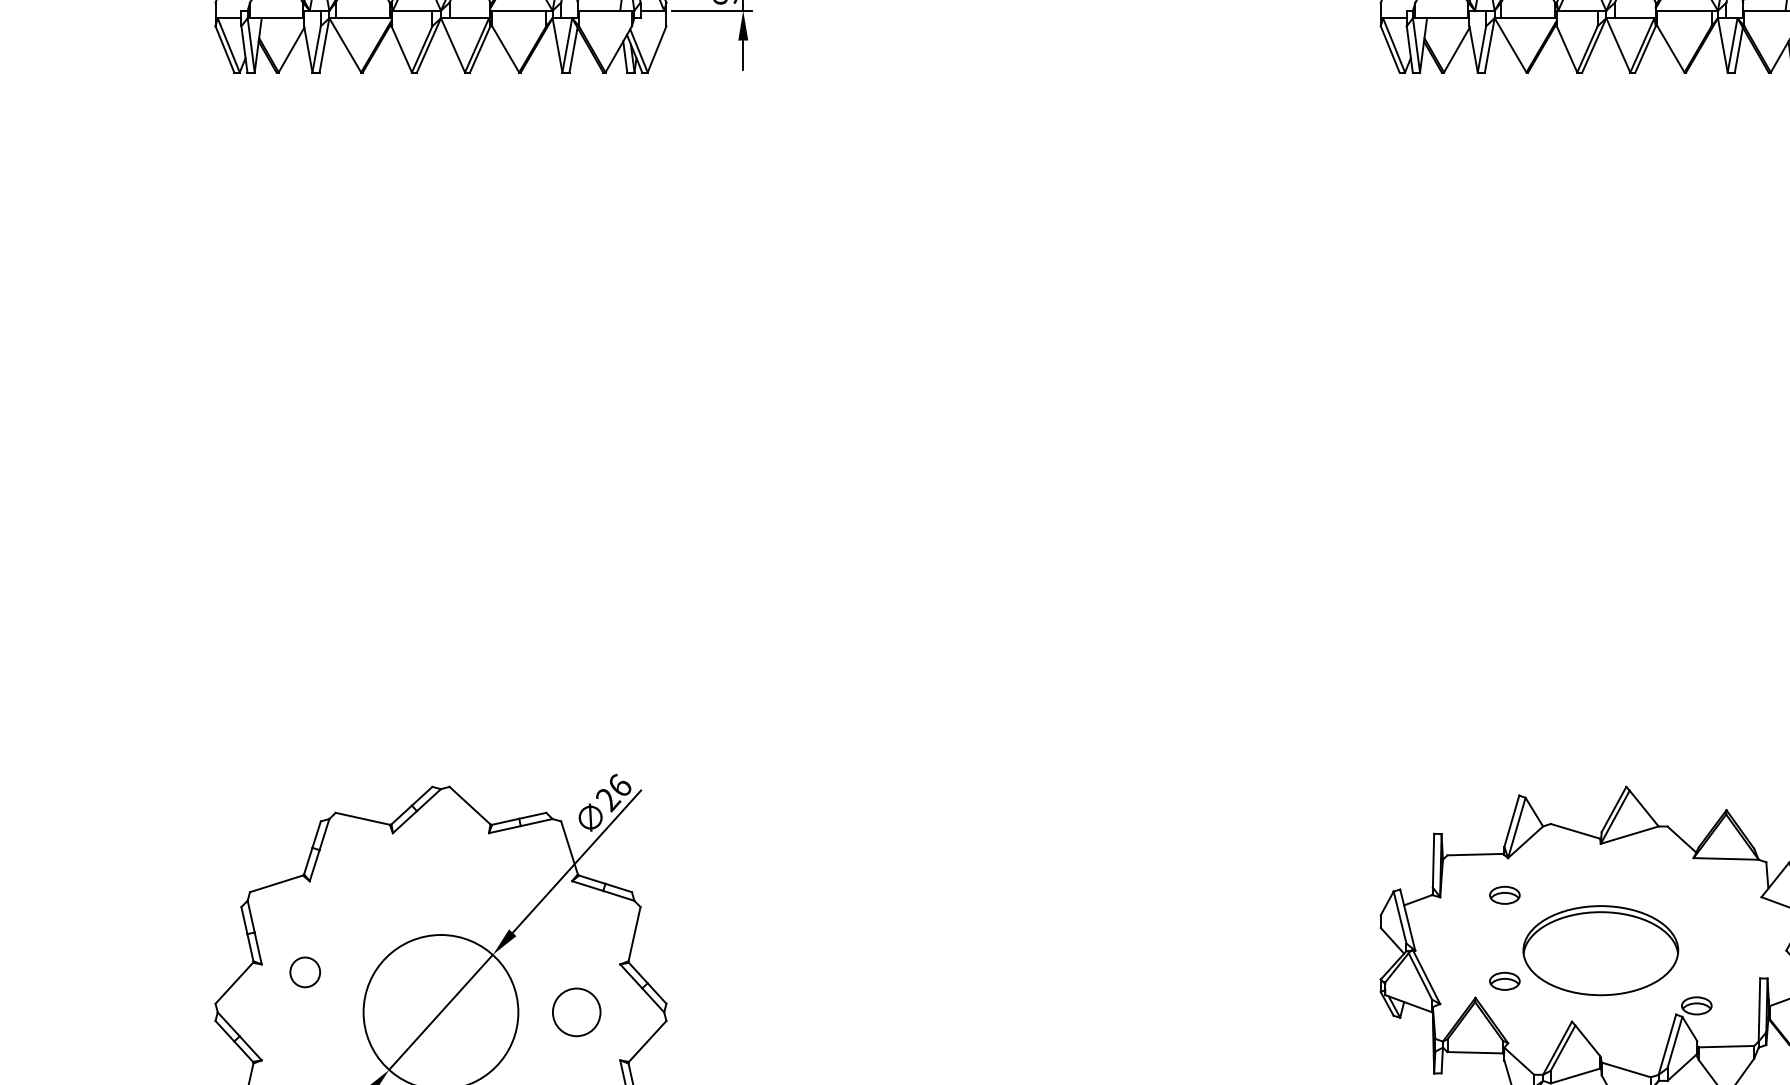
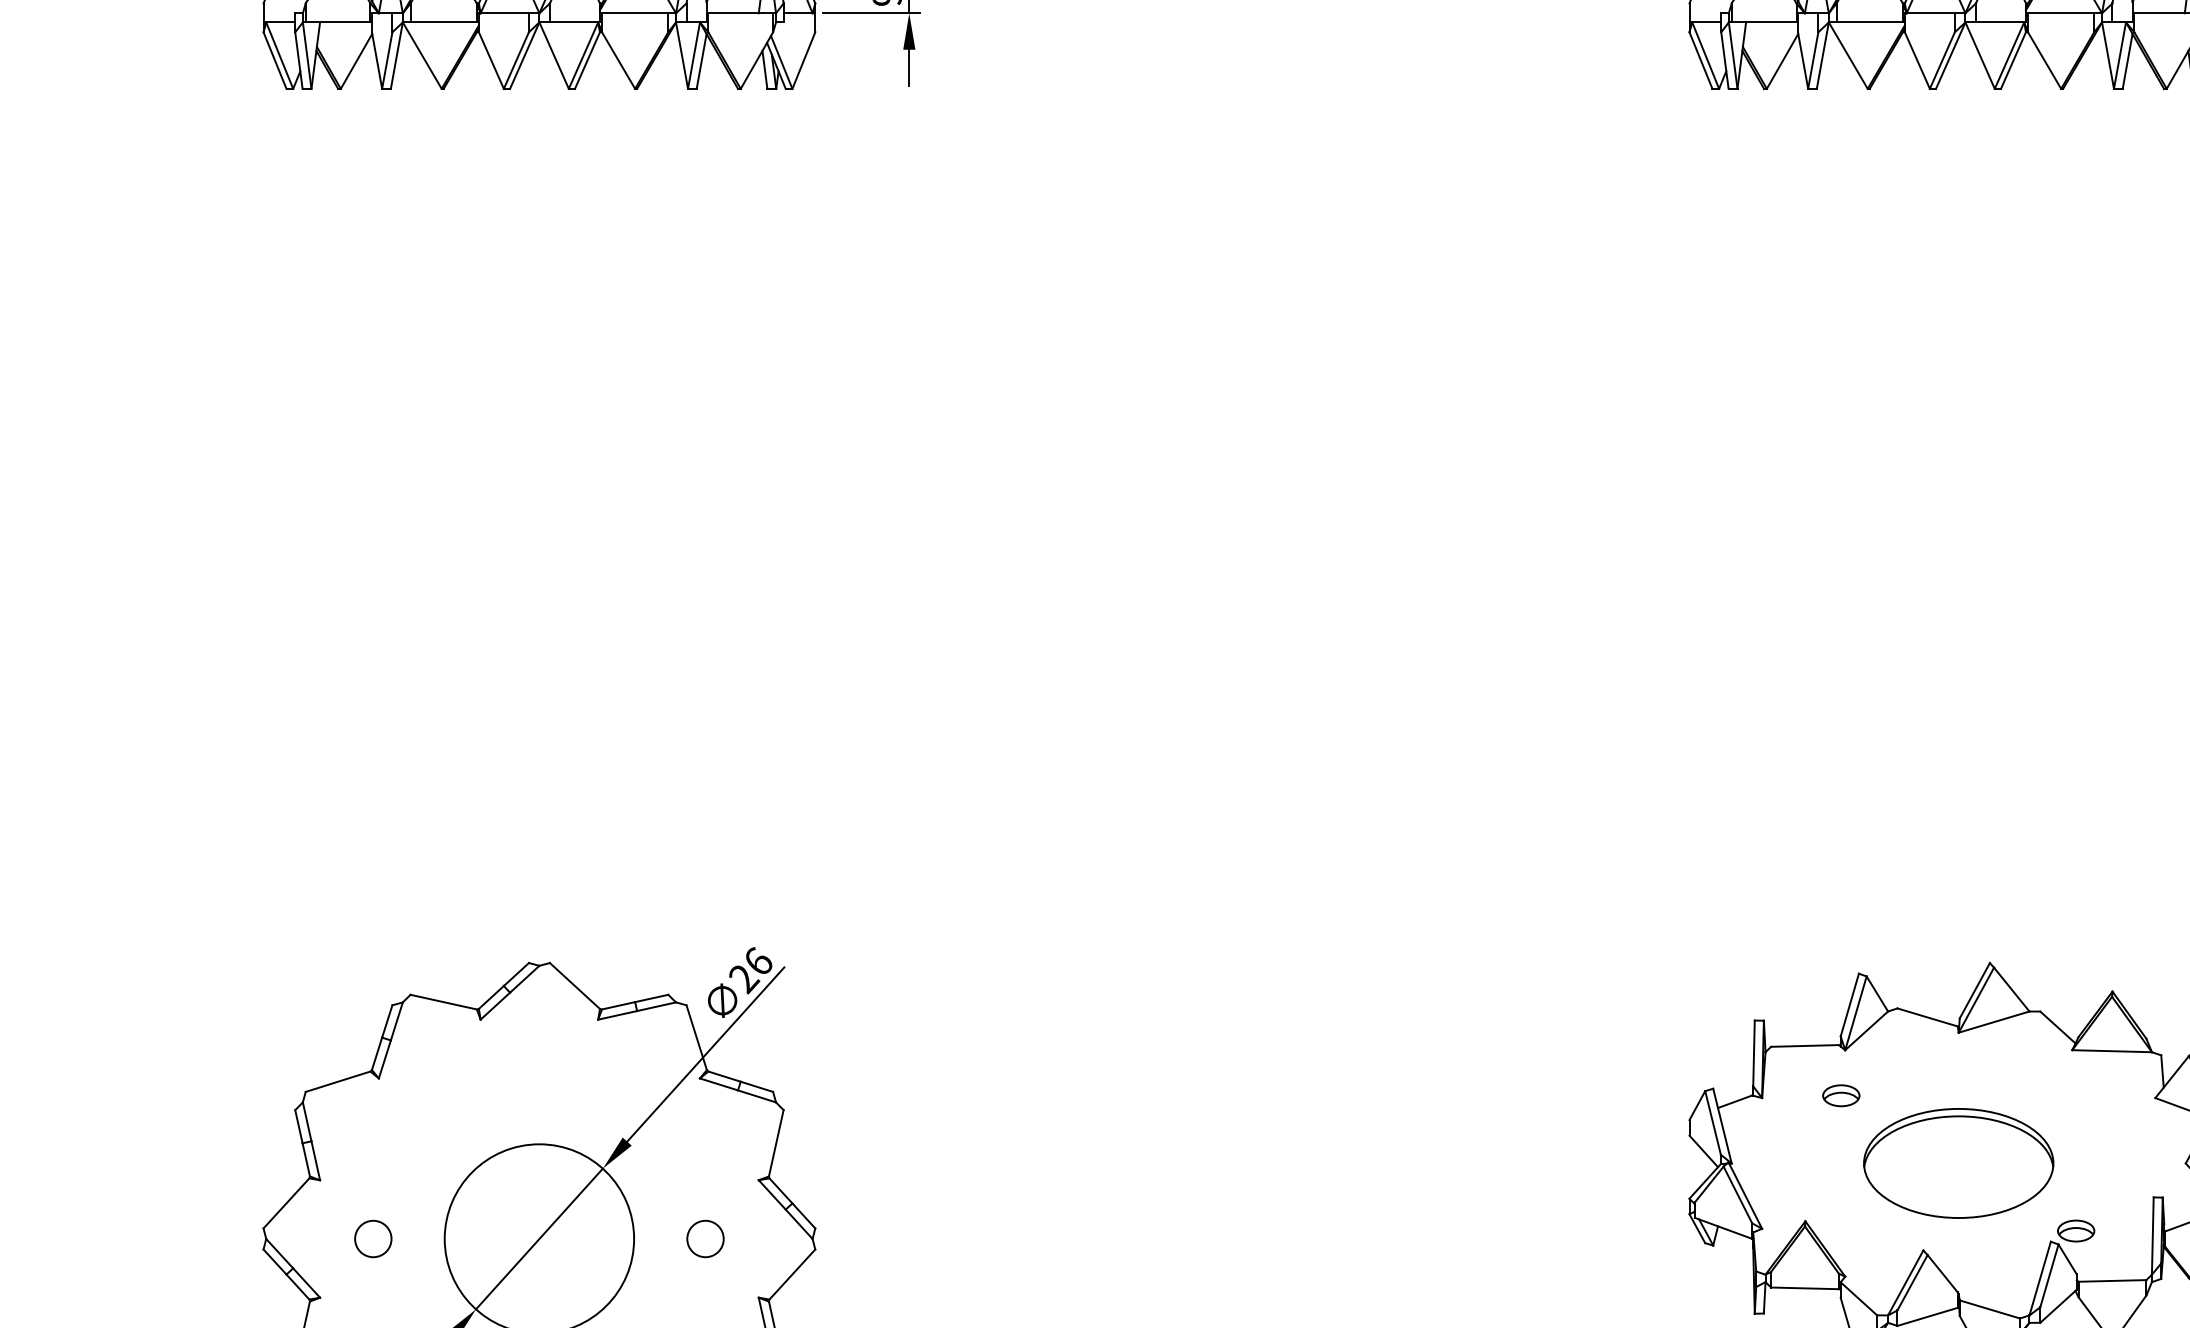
circle: (304, 972) -> (372, 1239), moved
part: (1504, 980) -> (1840, 1199), removed
circle: (576, 1012) -> (705, 1239), size x0.62

